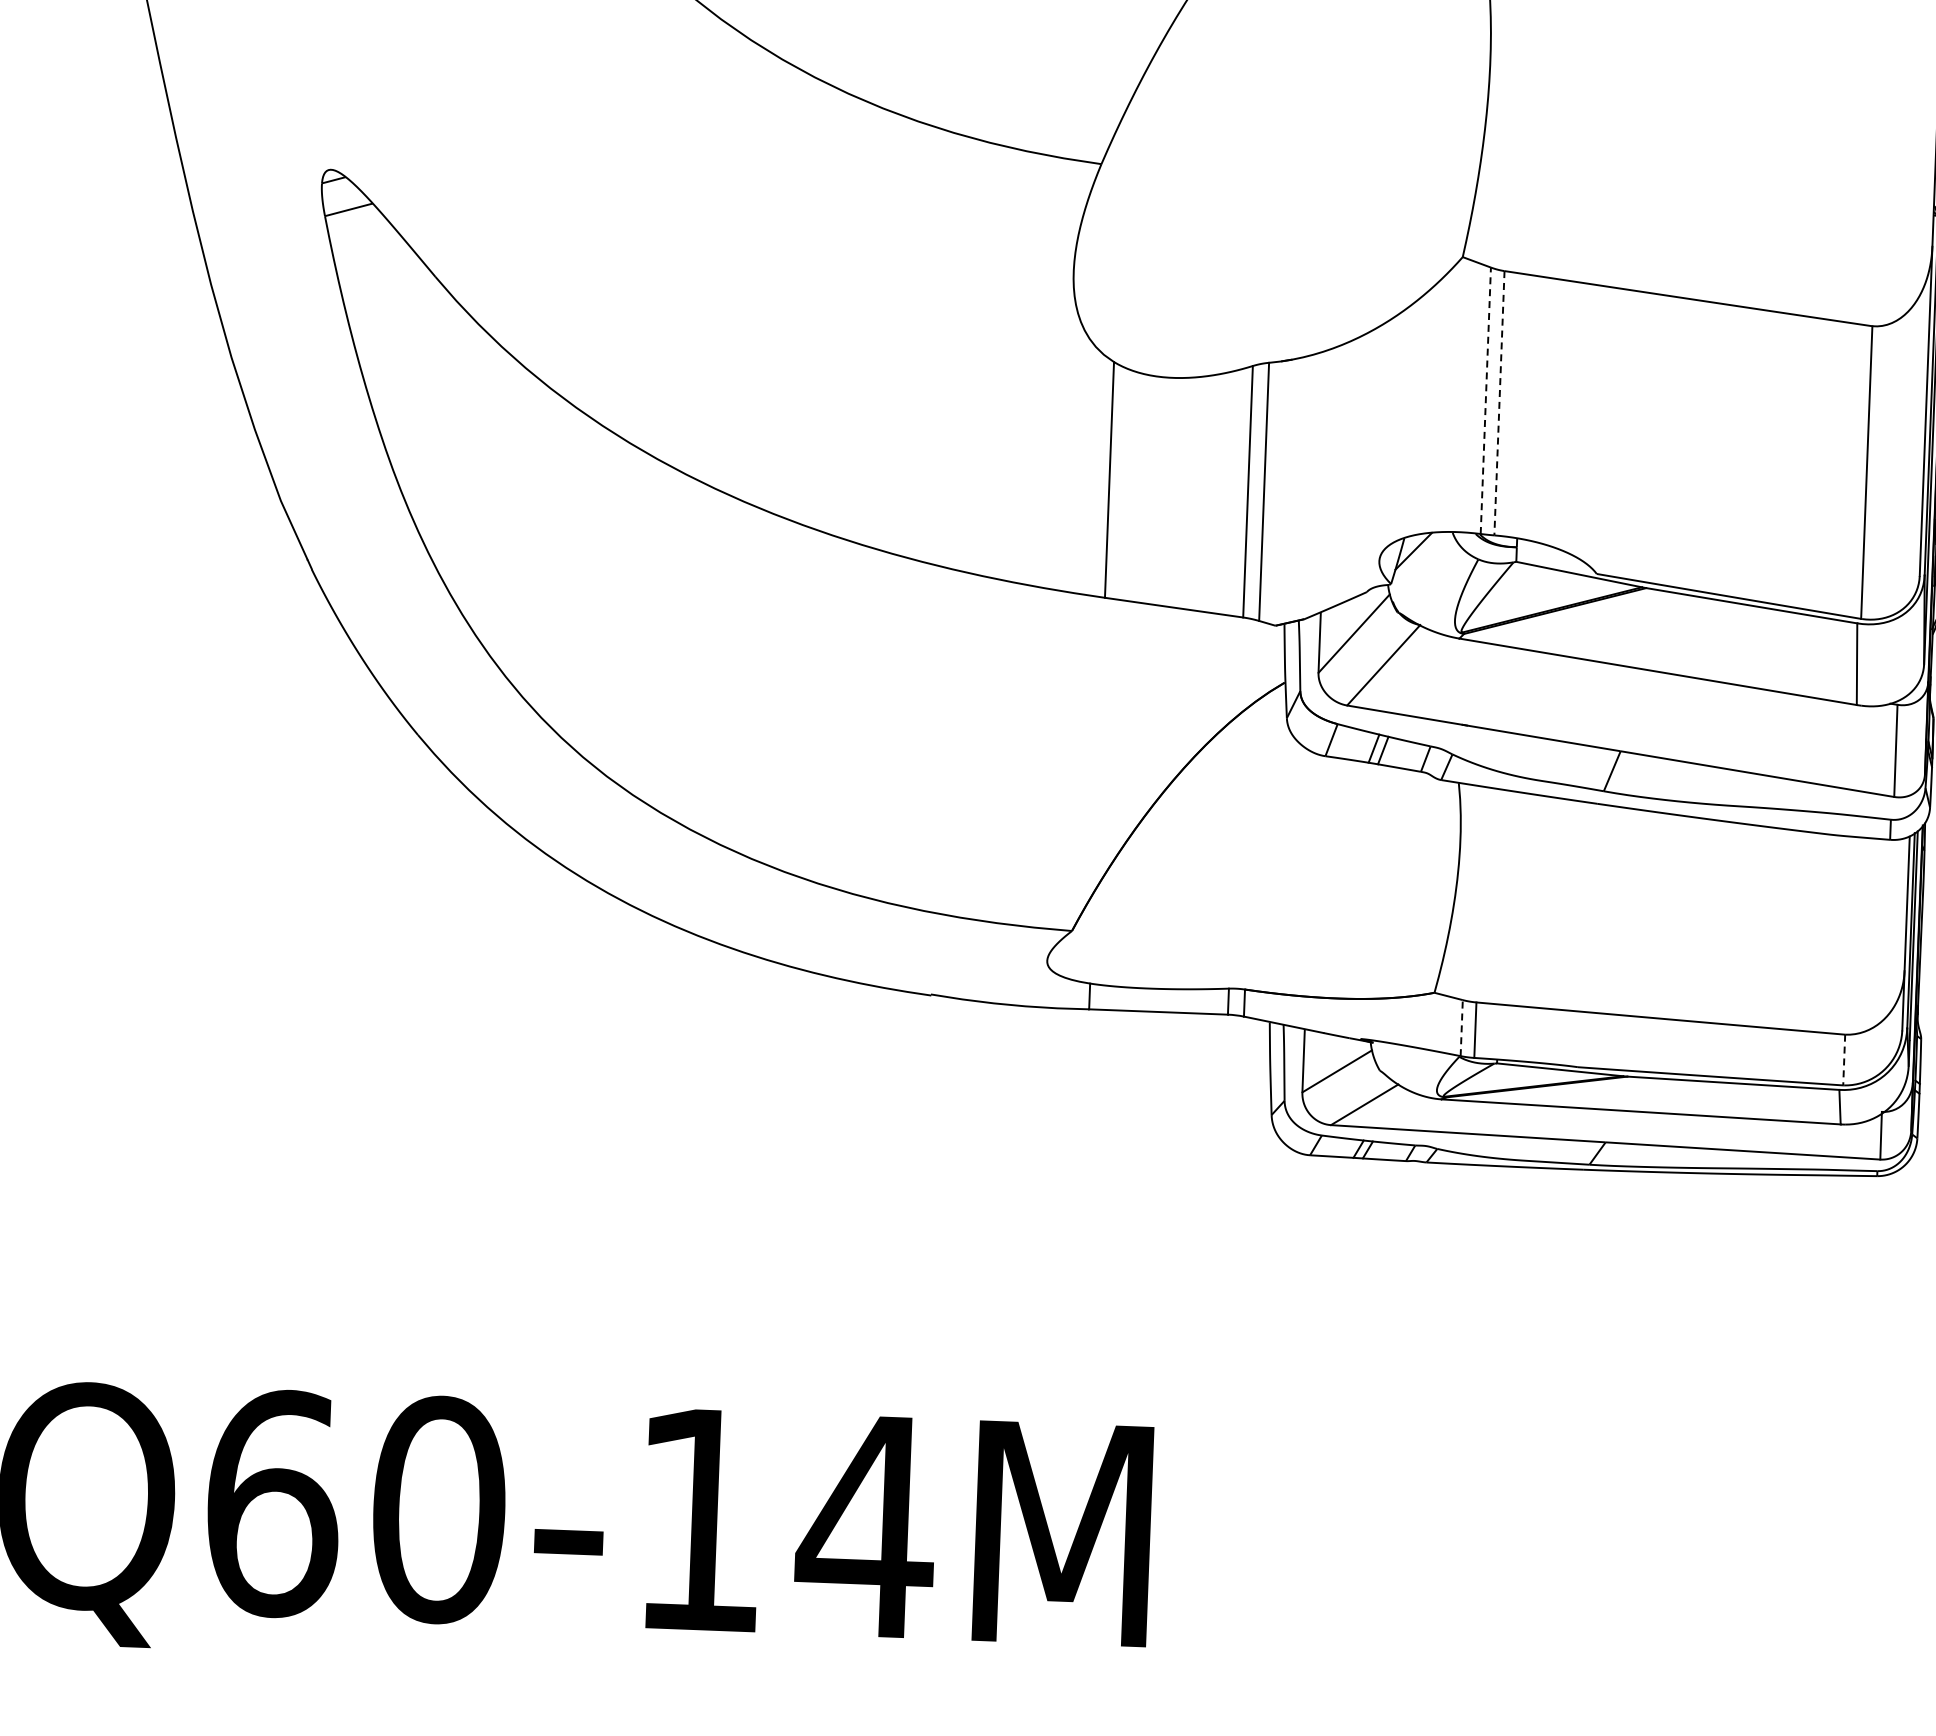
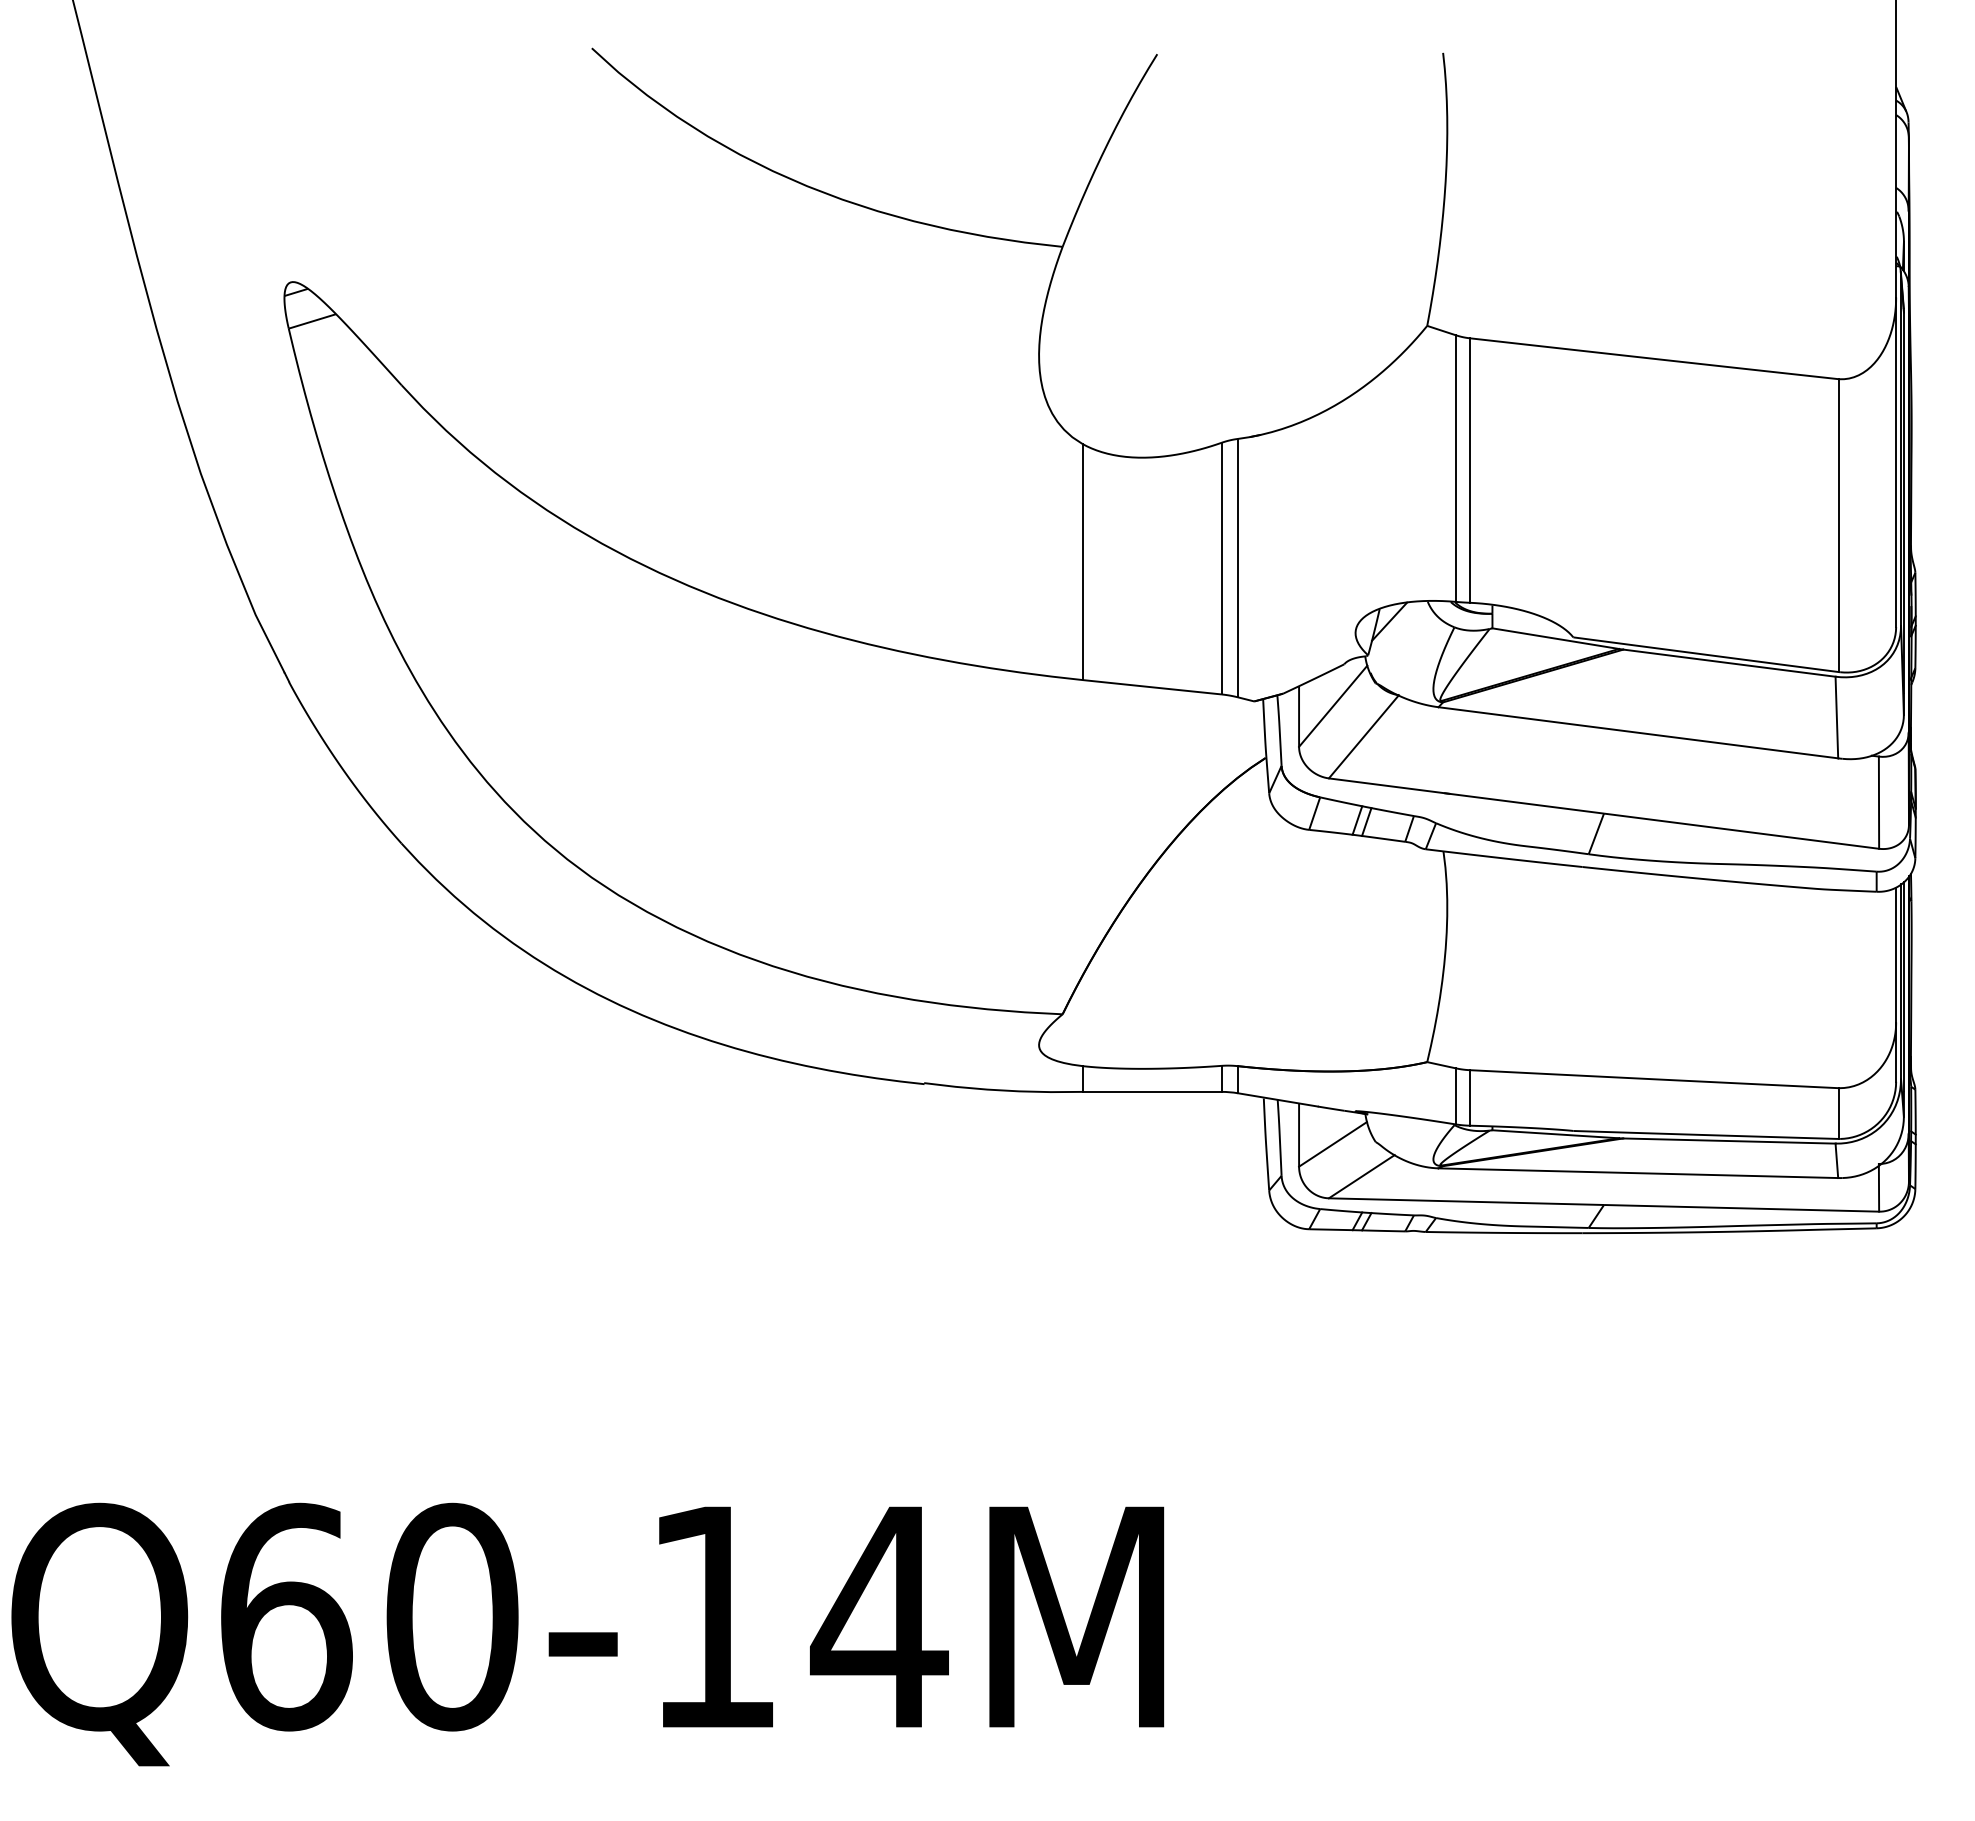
line: (1485, 400) -> (1455, 468), dashed -> solid
line: (1499, 404) -> (1469, 471), dashed -> solid
line: (1461, 1027) -> (1455, 1095), dashed -> solid
line: (1844, 1060) -> (1839, 1114), dashed -> solid

